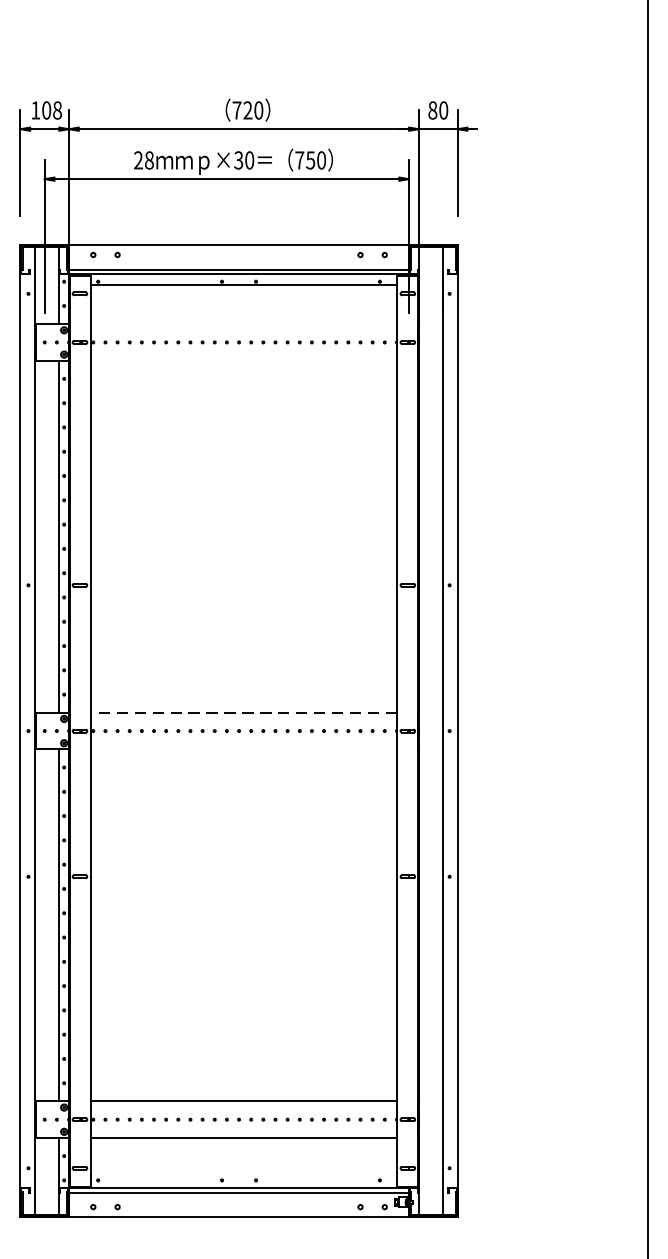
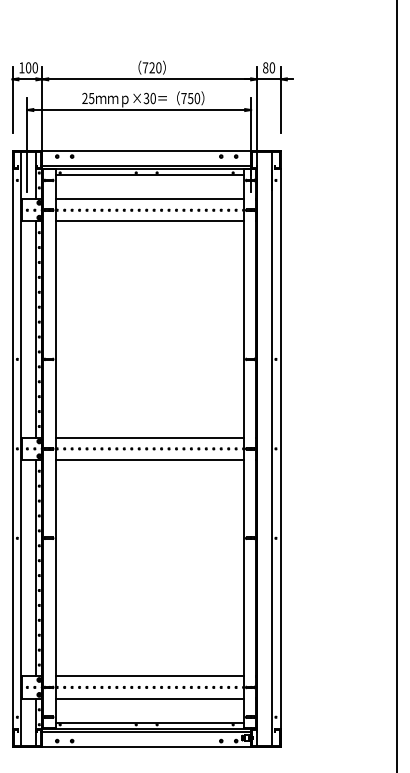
text: (56, 111) -> (34, 68), 108 -> 100
text: (149, 158) -> (91, 97), 28 -> 25
line: (243, 324) -> (149, 199), added
line: (243, 360) -> (149, 221), added
line: (243, 712) -> (149, 437), dashed -> solid
line: (243, 750) -> (149, 460), added
line: (243, 1176) -> (149, 722), added

